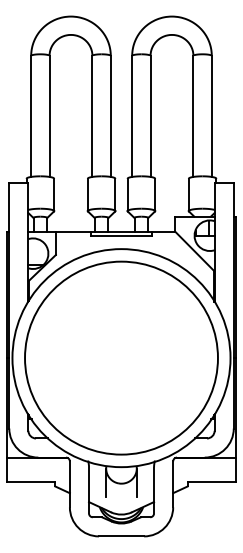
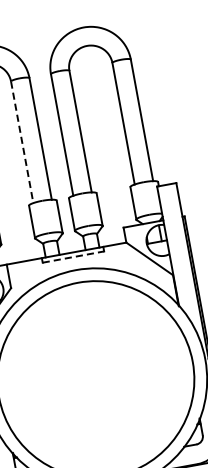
line: (92, 116) -> (22, 142), solid -> dashed
line: (121, 236) -> (73, 257), solid -> dashed

